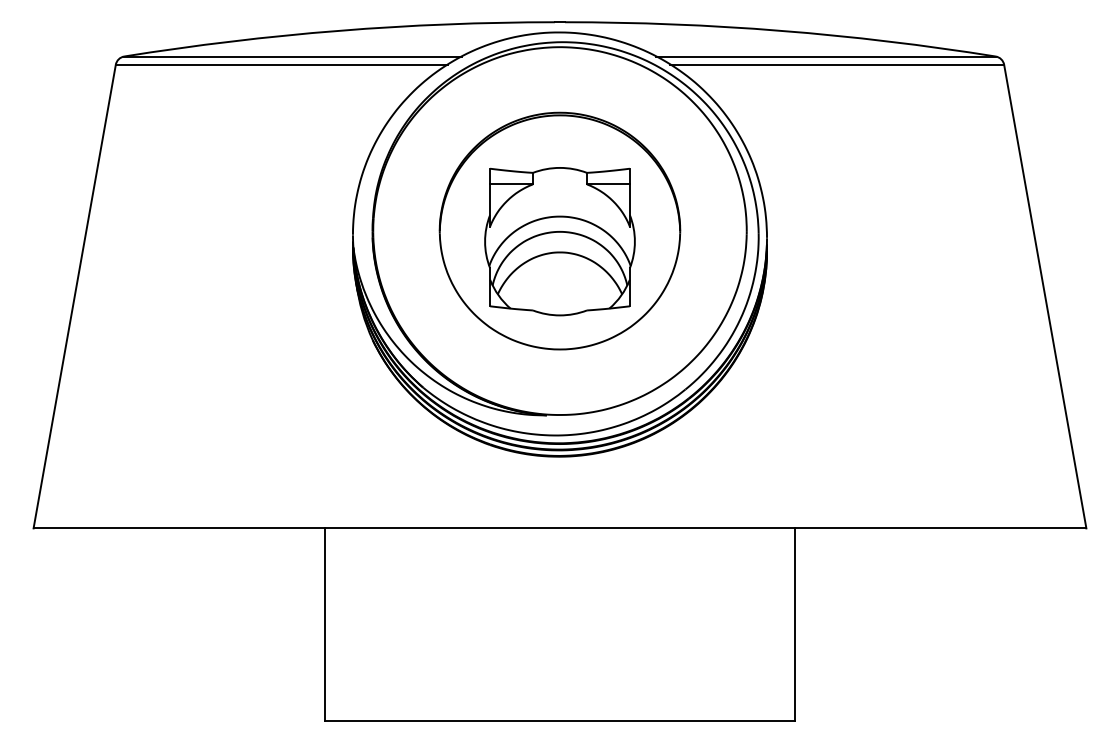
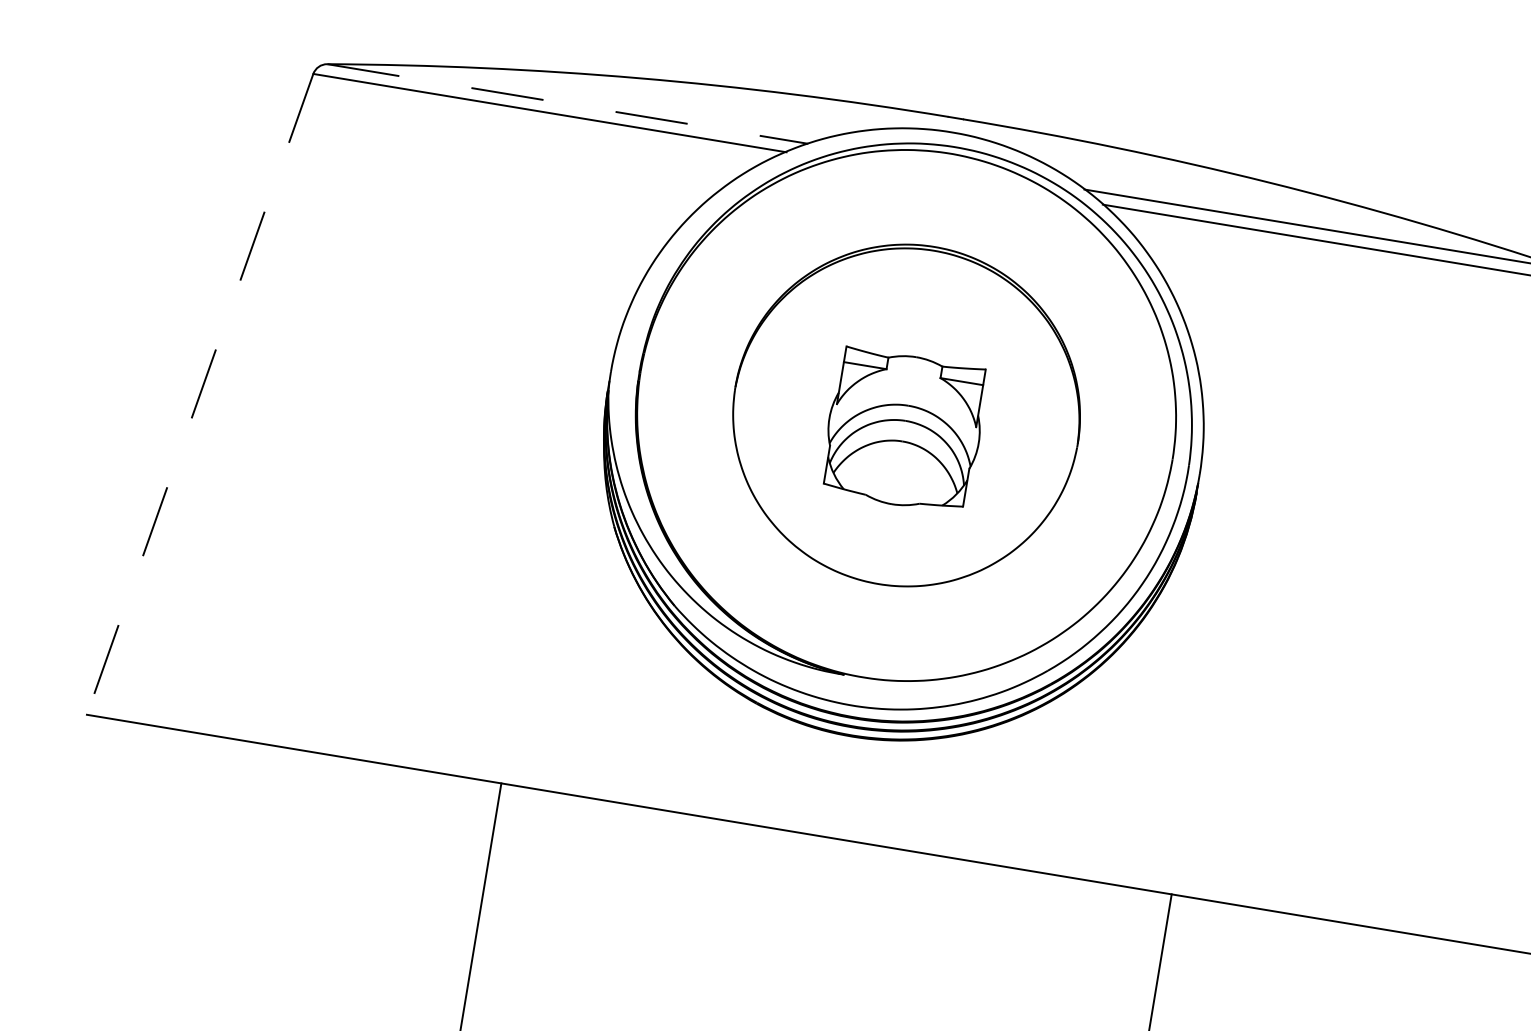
line: (293, 56) -> (568, 104), solid -> dashed
part: (559, 241) -> (903, 430), size x0.7
line: (74, 297) -> (199, 395), solid -> dashed

